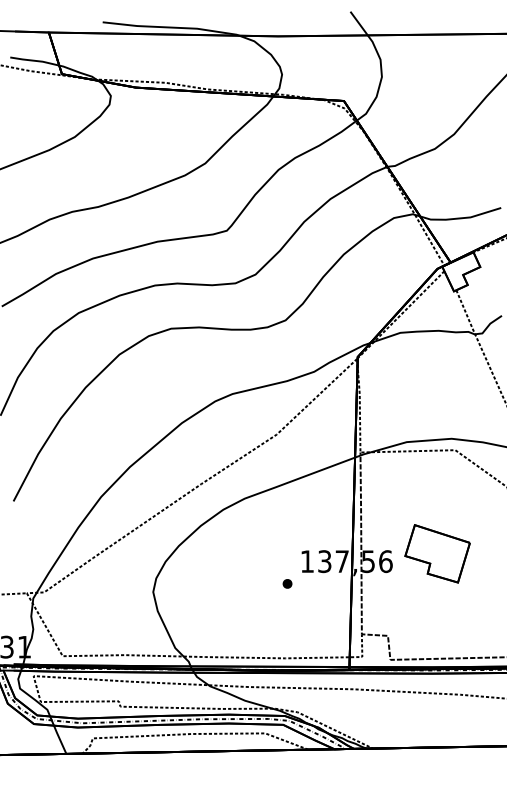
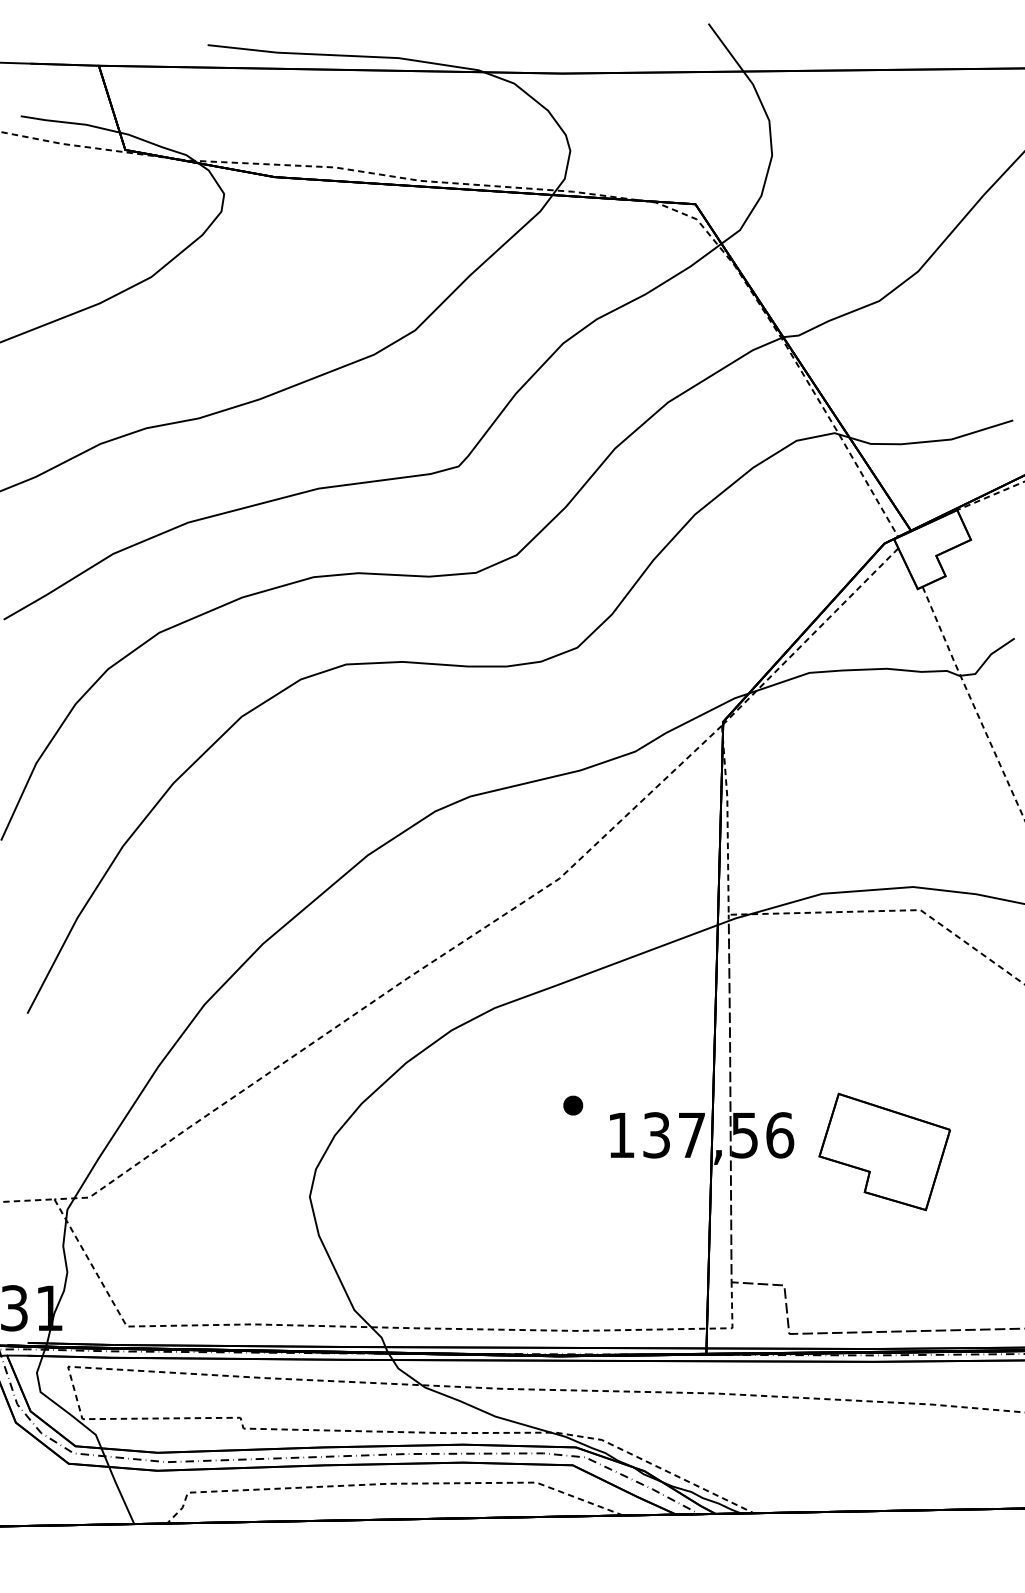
part: (437, 553) -> (884, 1151), moved
part: (287, 583) -> (573, 1104), moved

